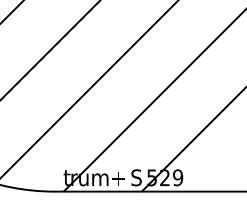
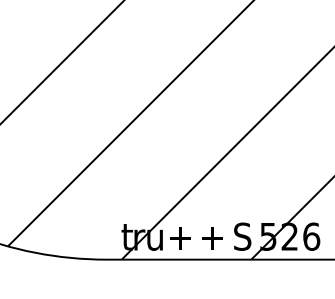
text: (178, 177) -> (312, 236), 9 -> 6
text: (100, 179) -> (182, 239), m -> +

